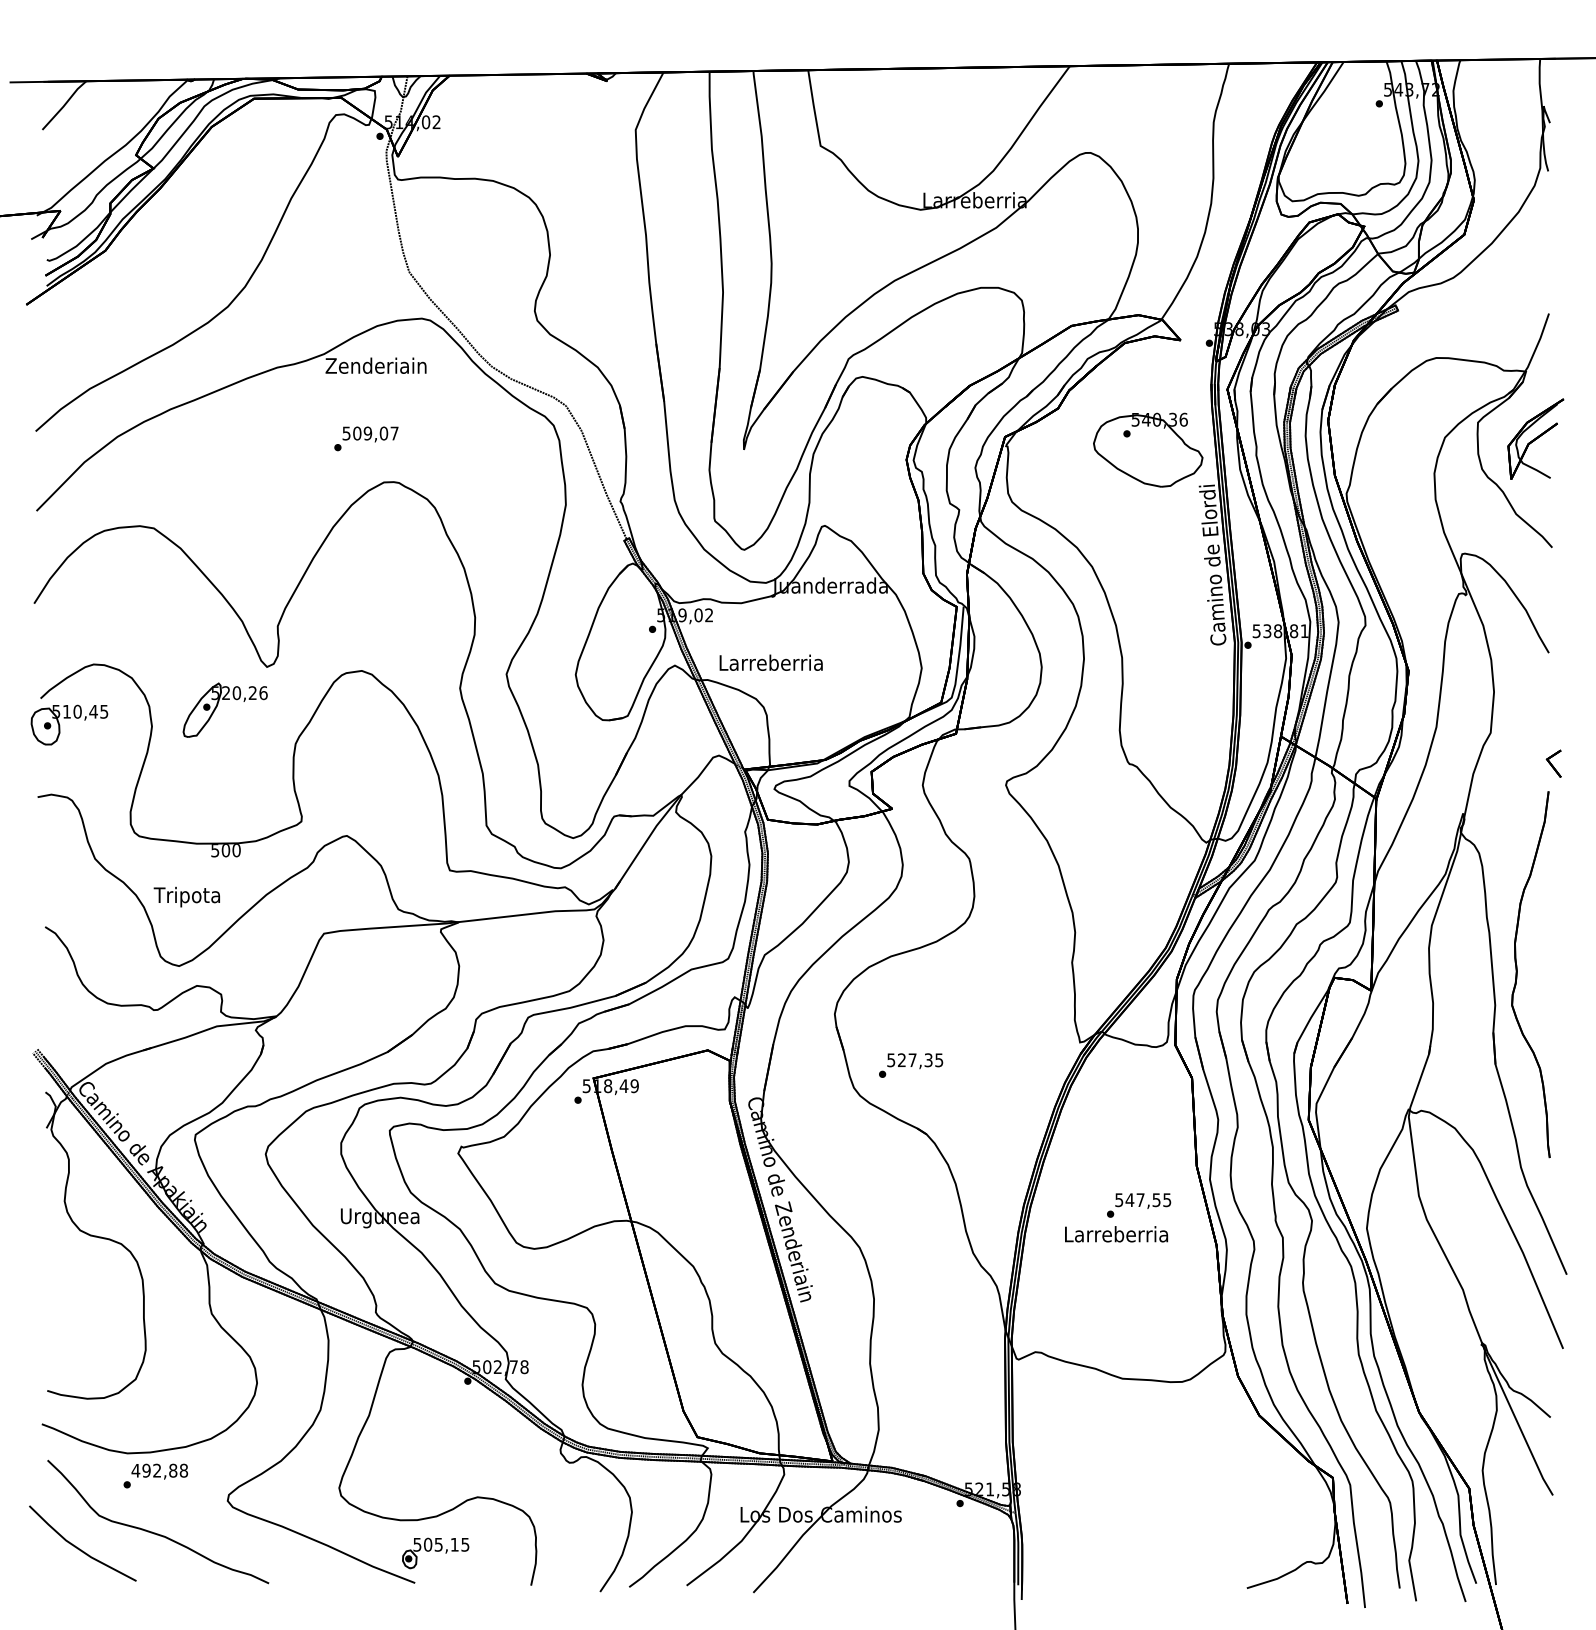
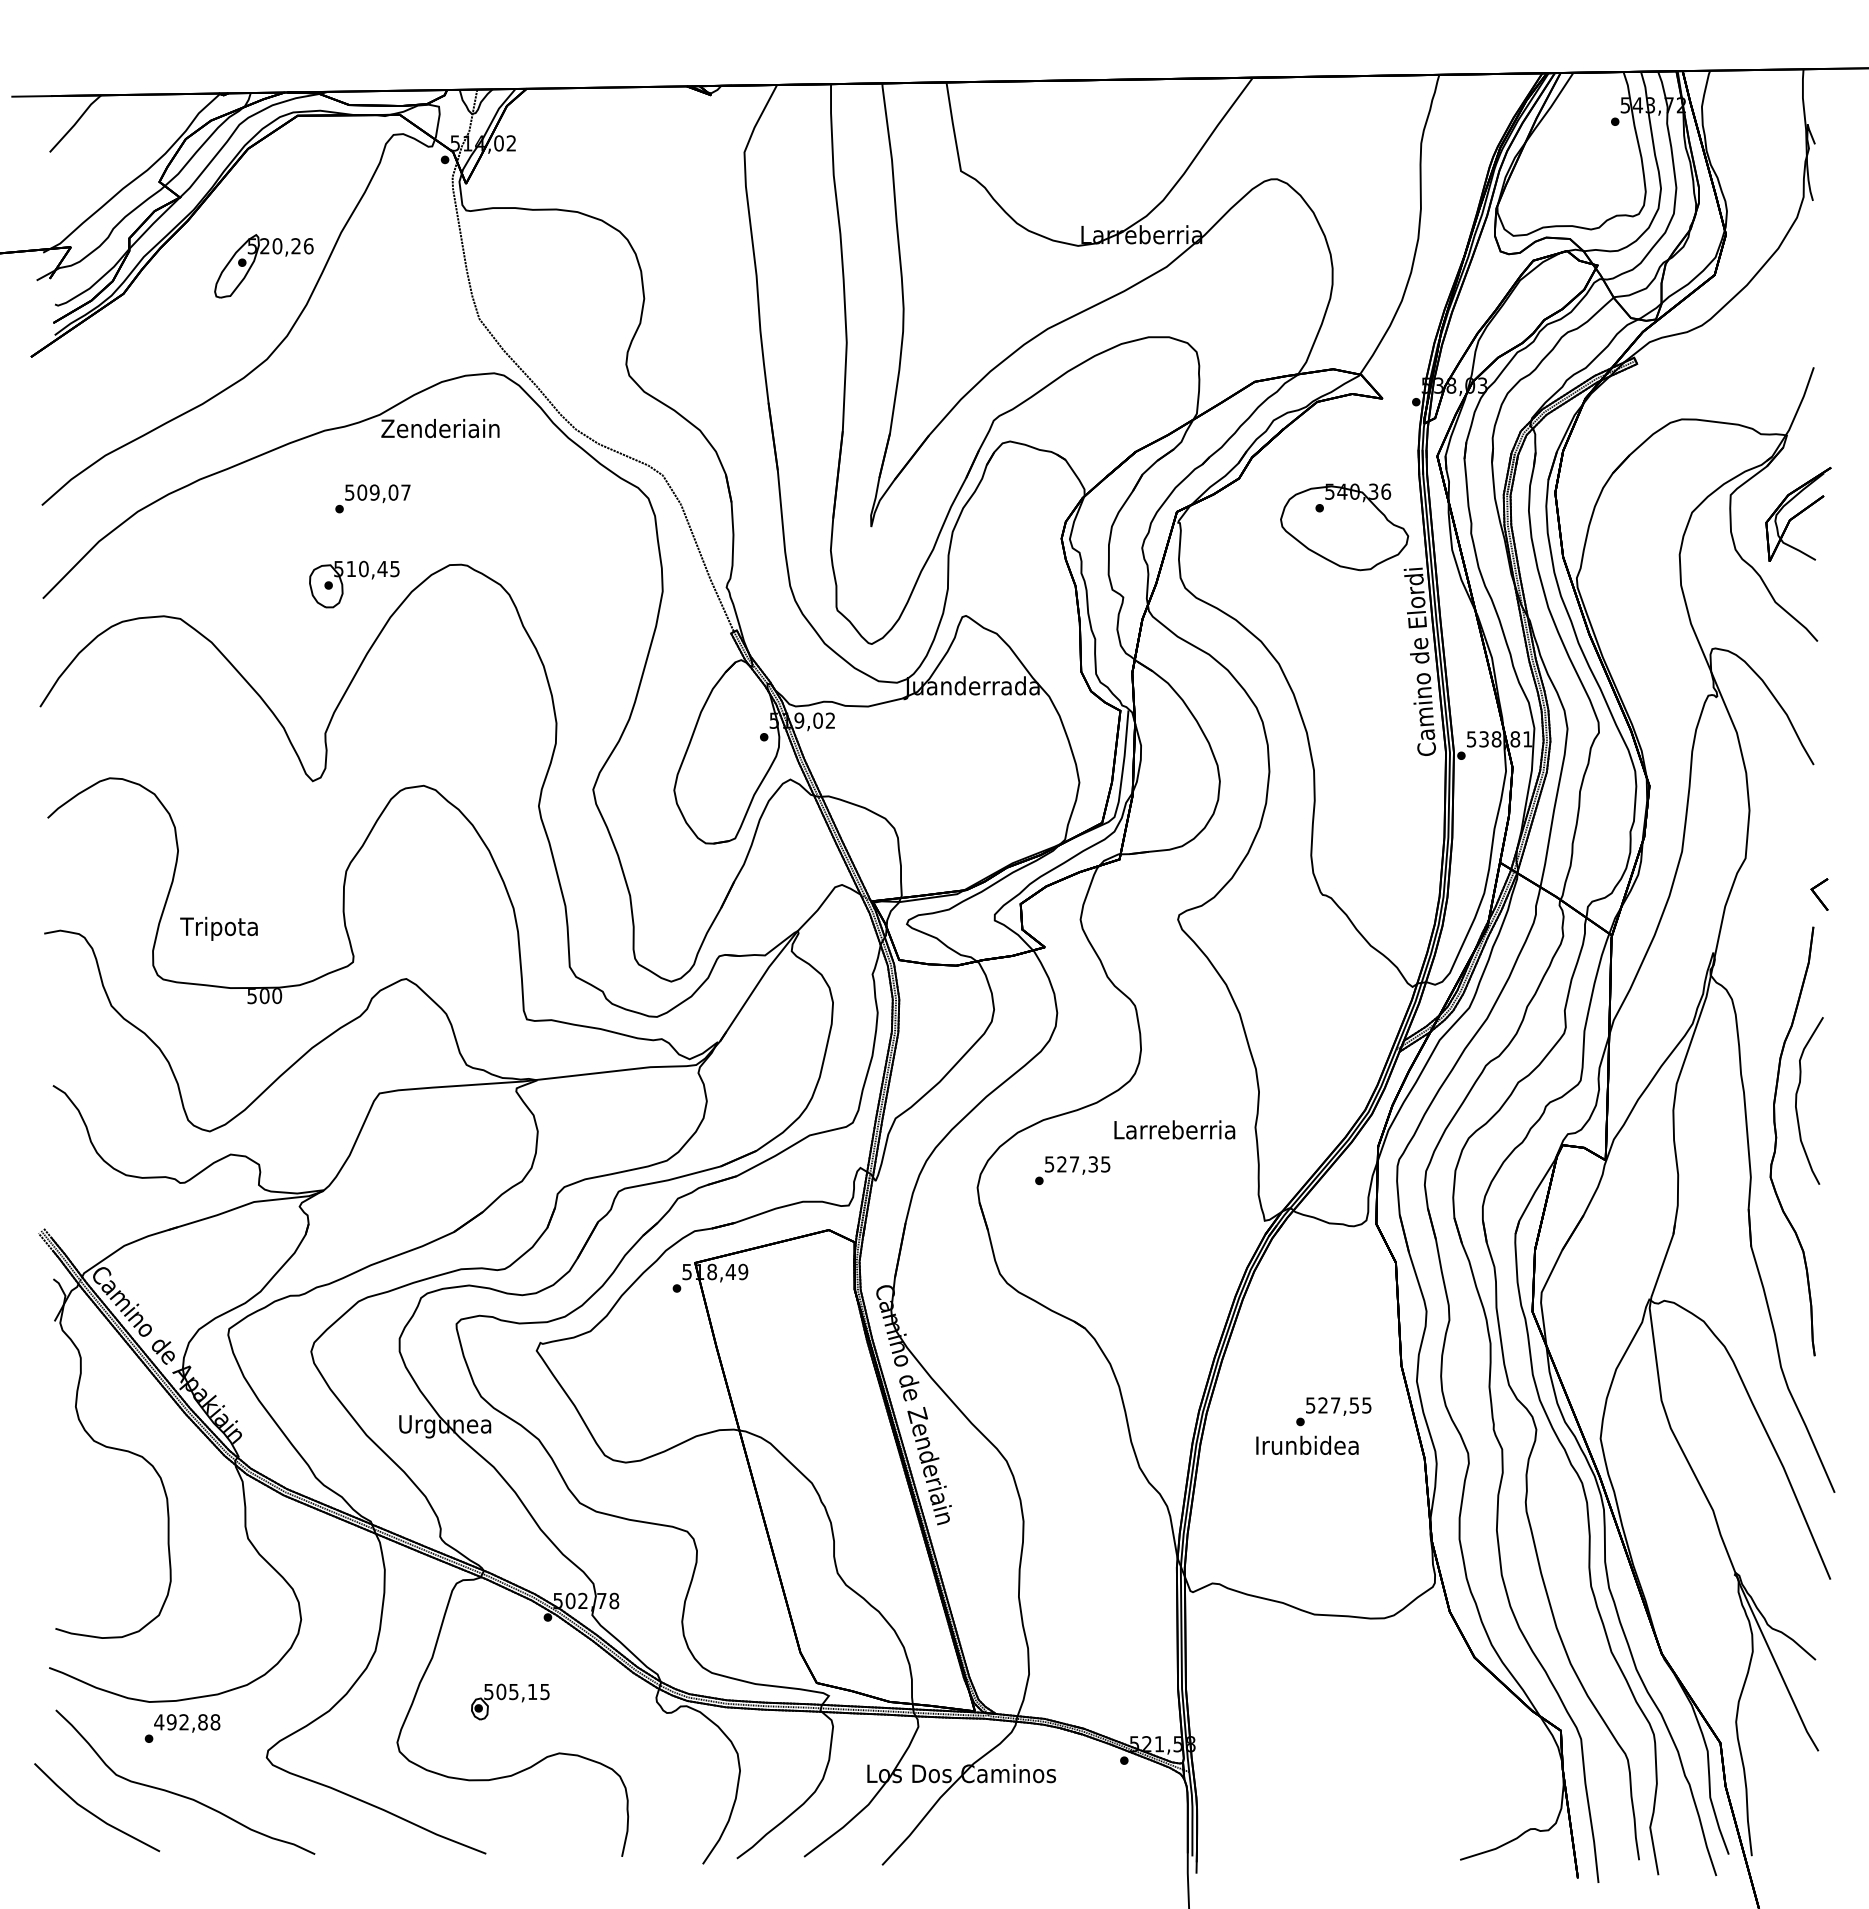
text: (366, 438) -> (373, 498), moved
text: (770, 662) -> (1173, 1129), moved
part: (217, 706) -> (254, 261), moved
part: (69, 724) -> (354, 583), moved
text: (186, 896) -> (218, 928), moved
curve: (1534, 939) -> (1796, 1100), added
text: (911, 1065) -> (1073, 1170), moved
text: (1129, 1199) -> (1322, 1404), 547,55 -> 527,55
text: (1116, 1234) -> (1307, 1445), Larreberria -> Irunbidea
part: (435, 1553) -> (510, 1702), moved

